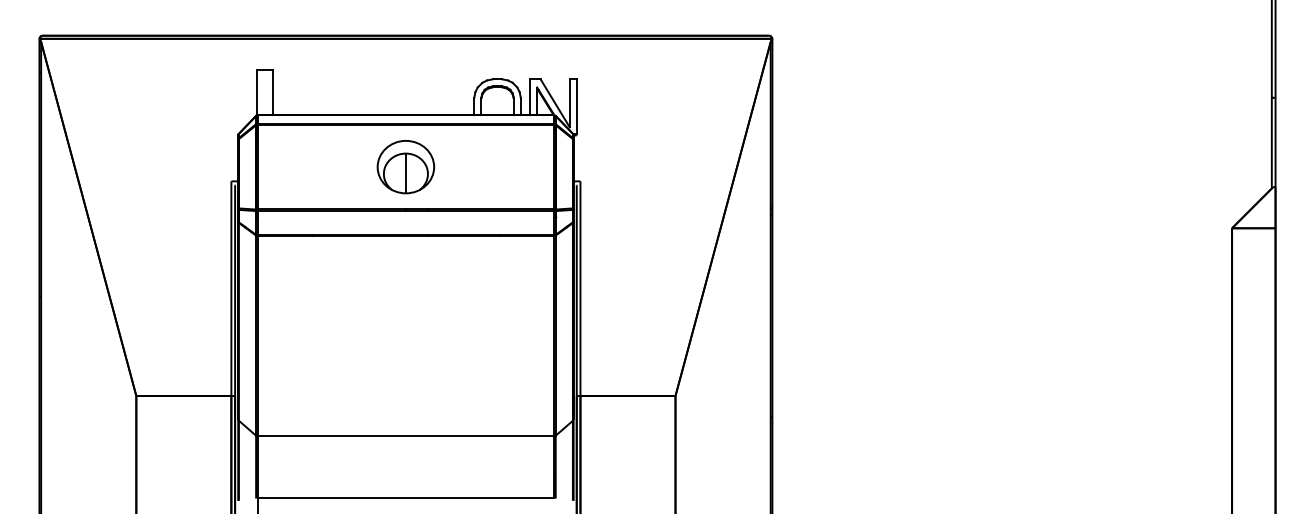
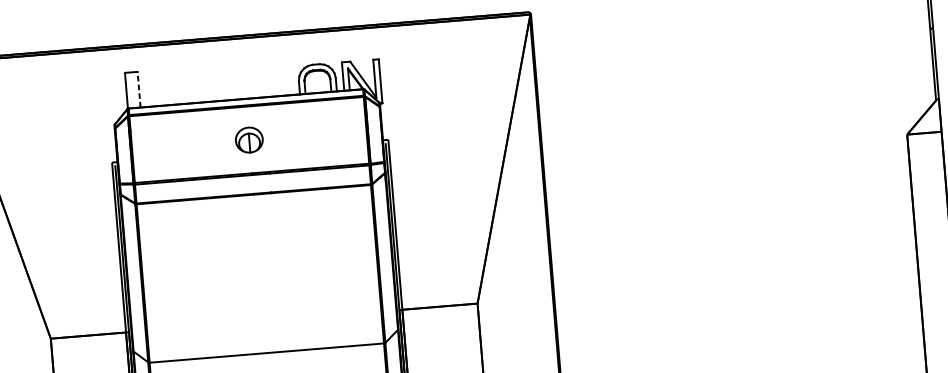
line: (272, 92) -> (138, 89), solid -> dashed
part: (405, 167) -> (249, 140), size x0.6

